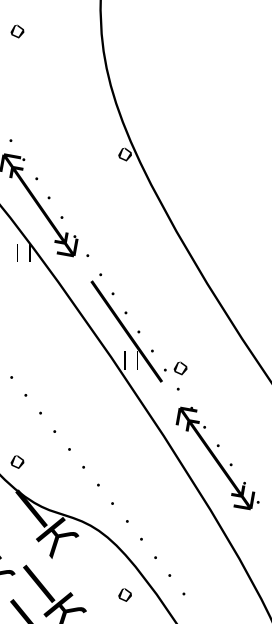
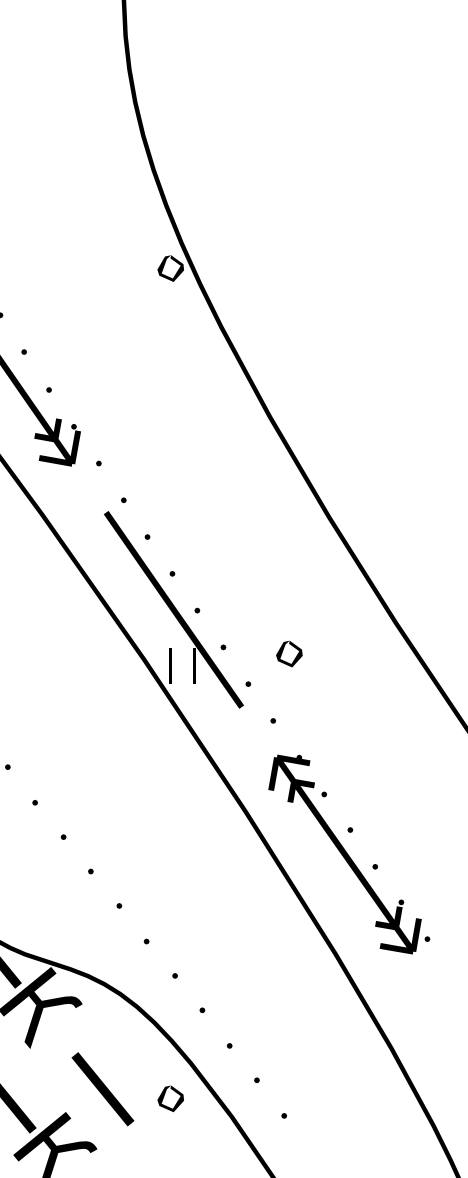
part: (180, 368) -> (289, 654), moved
part: (89, 580) -> (102, 1089), added
part: (124, 594) -> (169, 1097), moved

